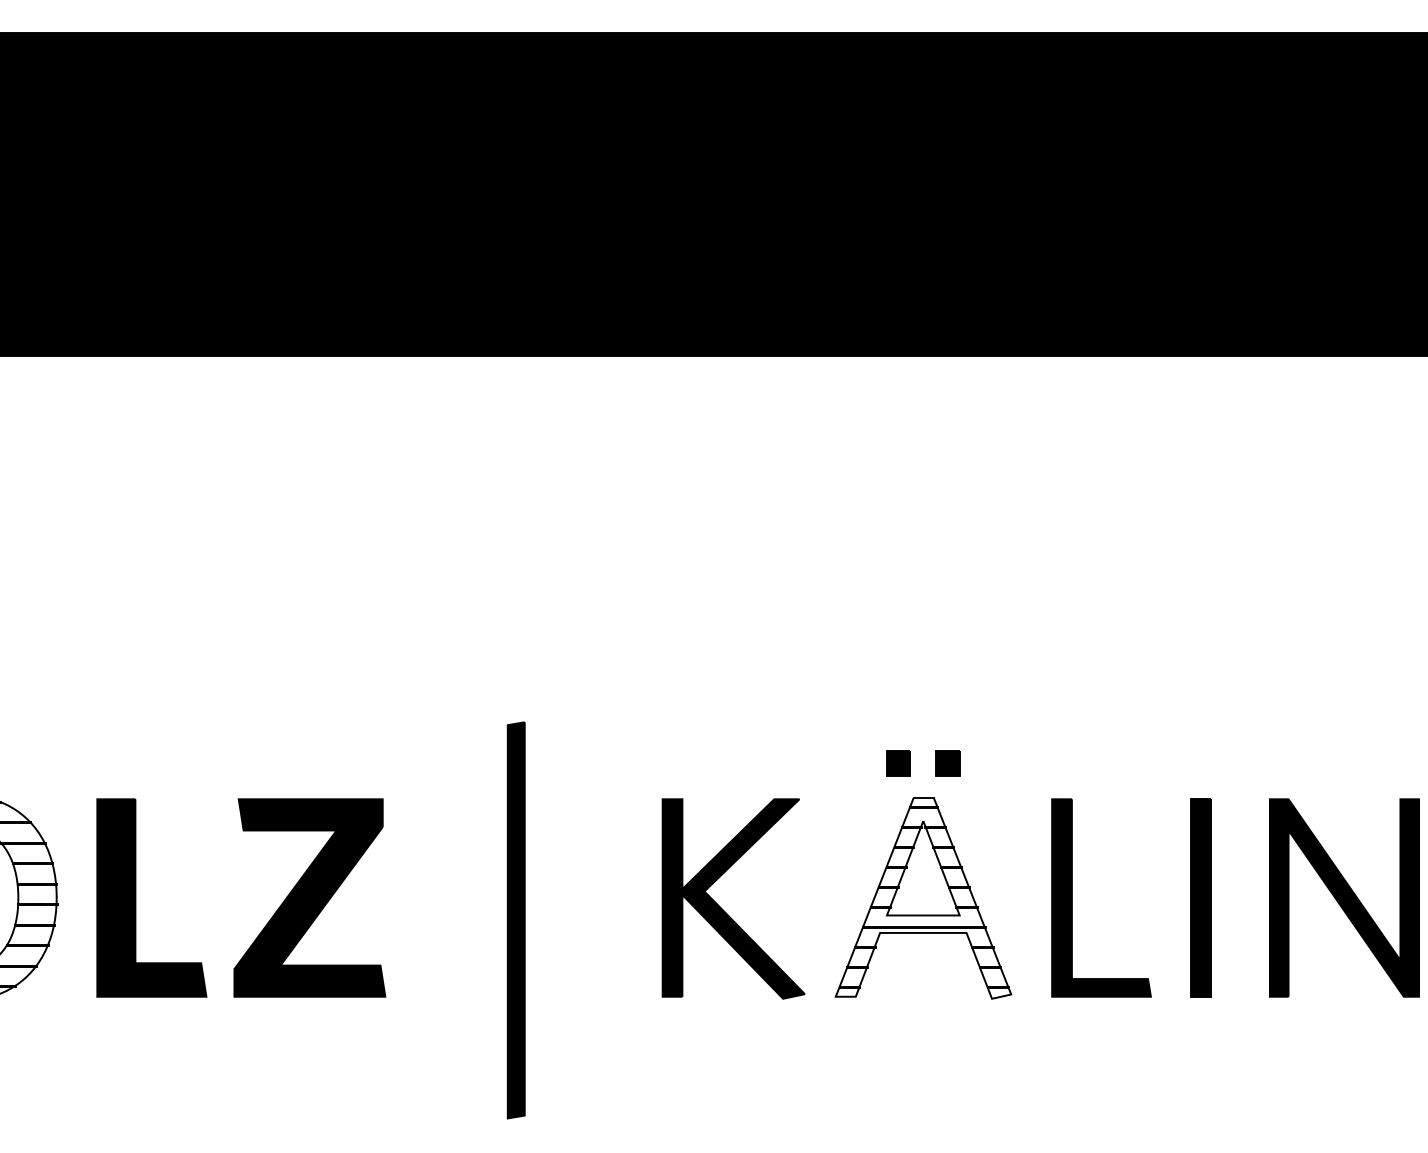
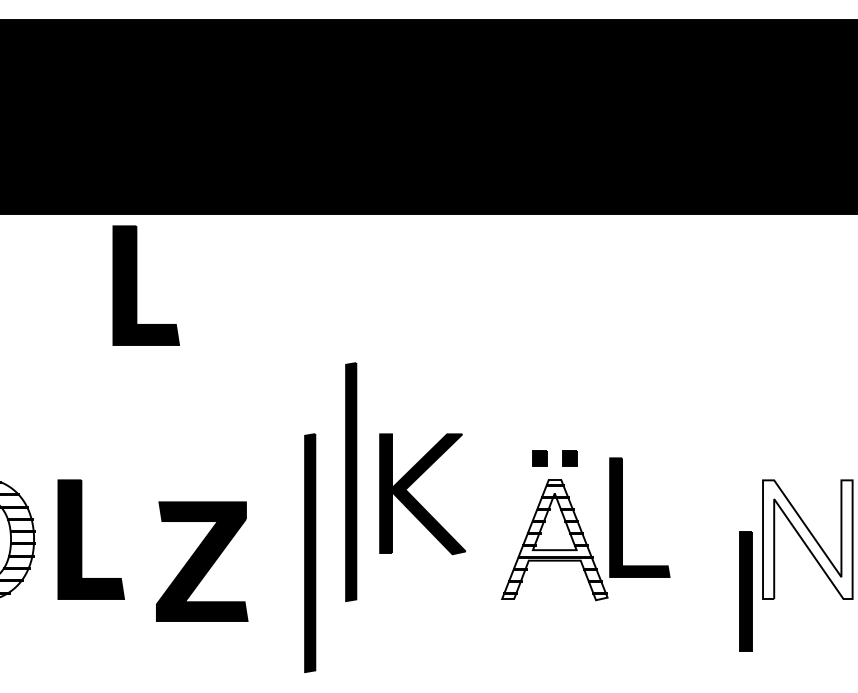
part: (228, 474) -> (137, 285), added
part: (585, 802) -> (351, 482), added
part: (310, 897) -> (202, 561), moved
part: (1072, 897) -> (622, 517), moved
part: (1200, 897) -> (745, 591), moved
fill: (1343, 897) -> (807, 539), removed
part: (723, 907) -> (416, 499), moved

